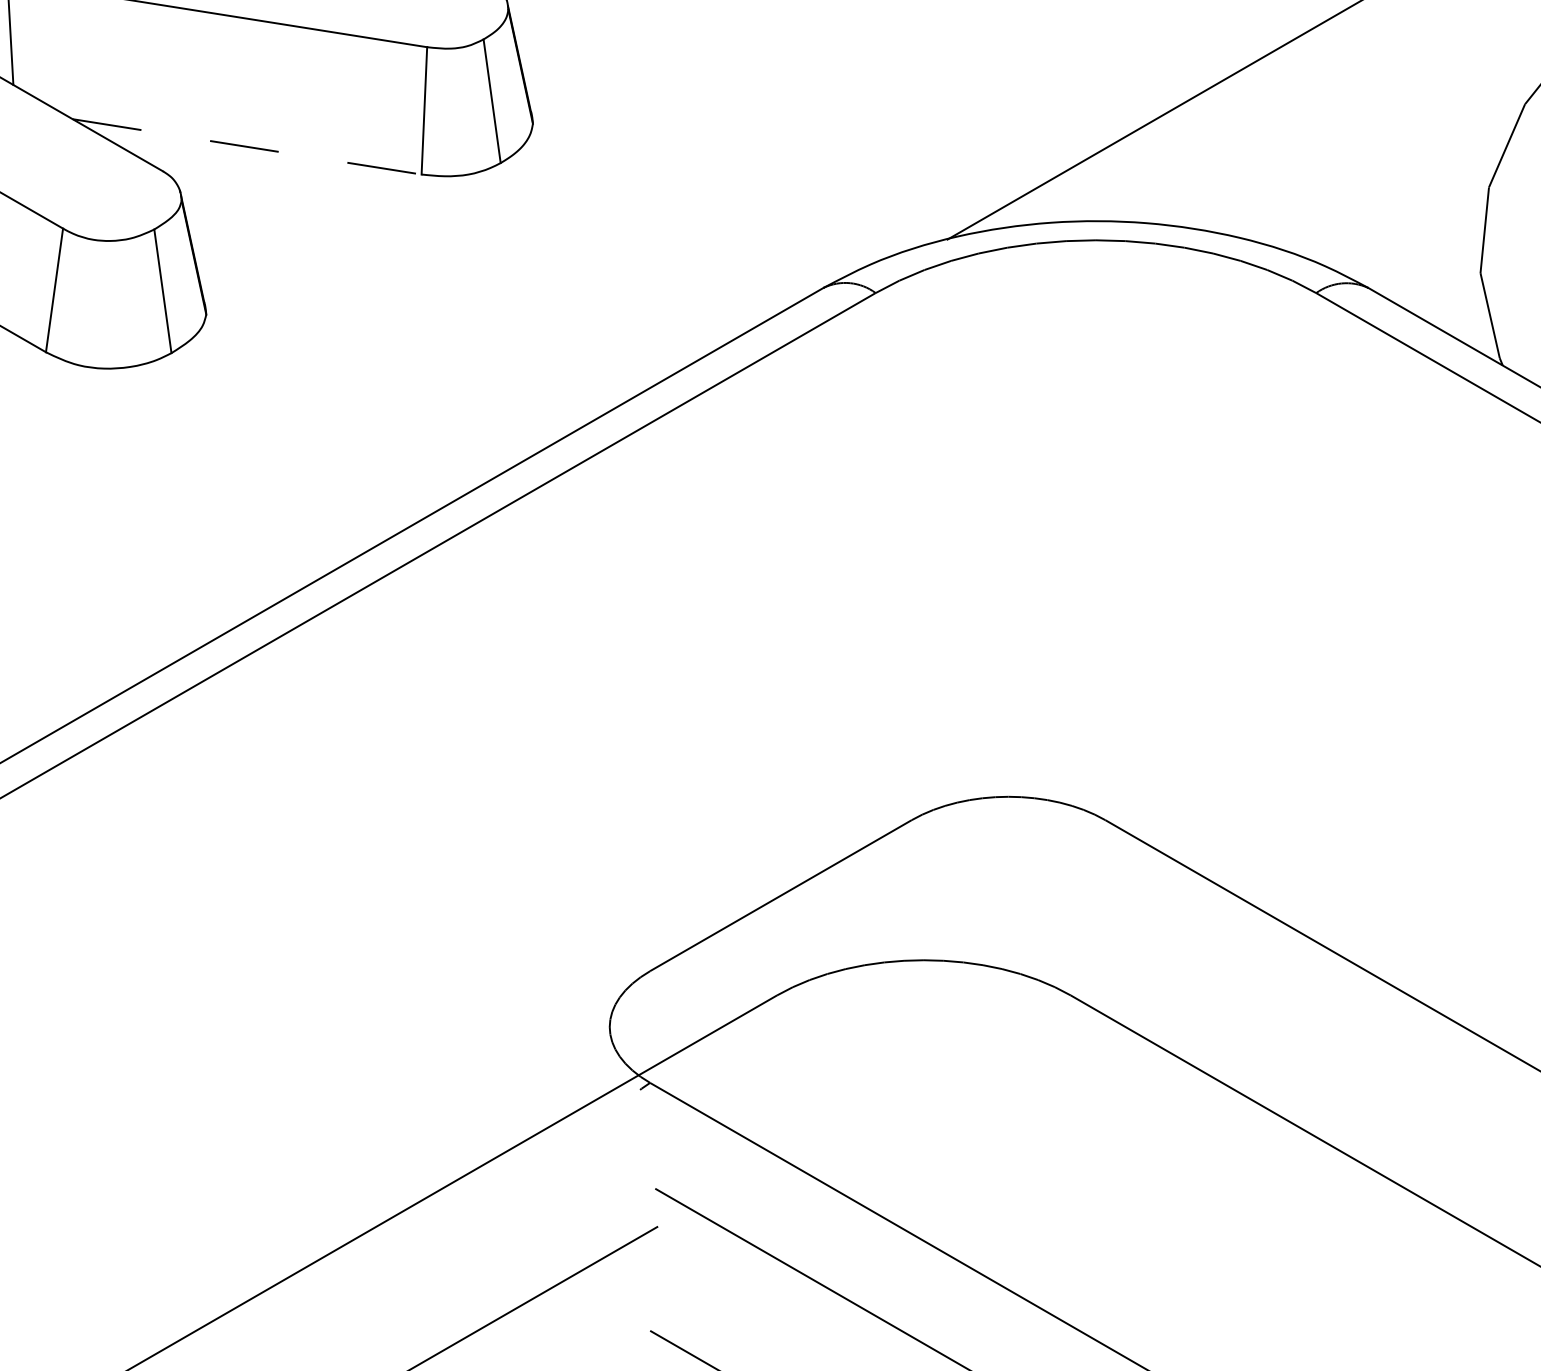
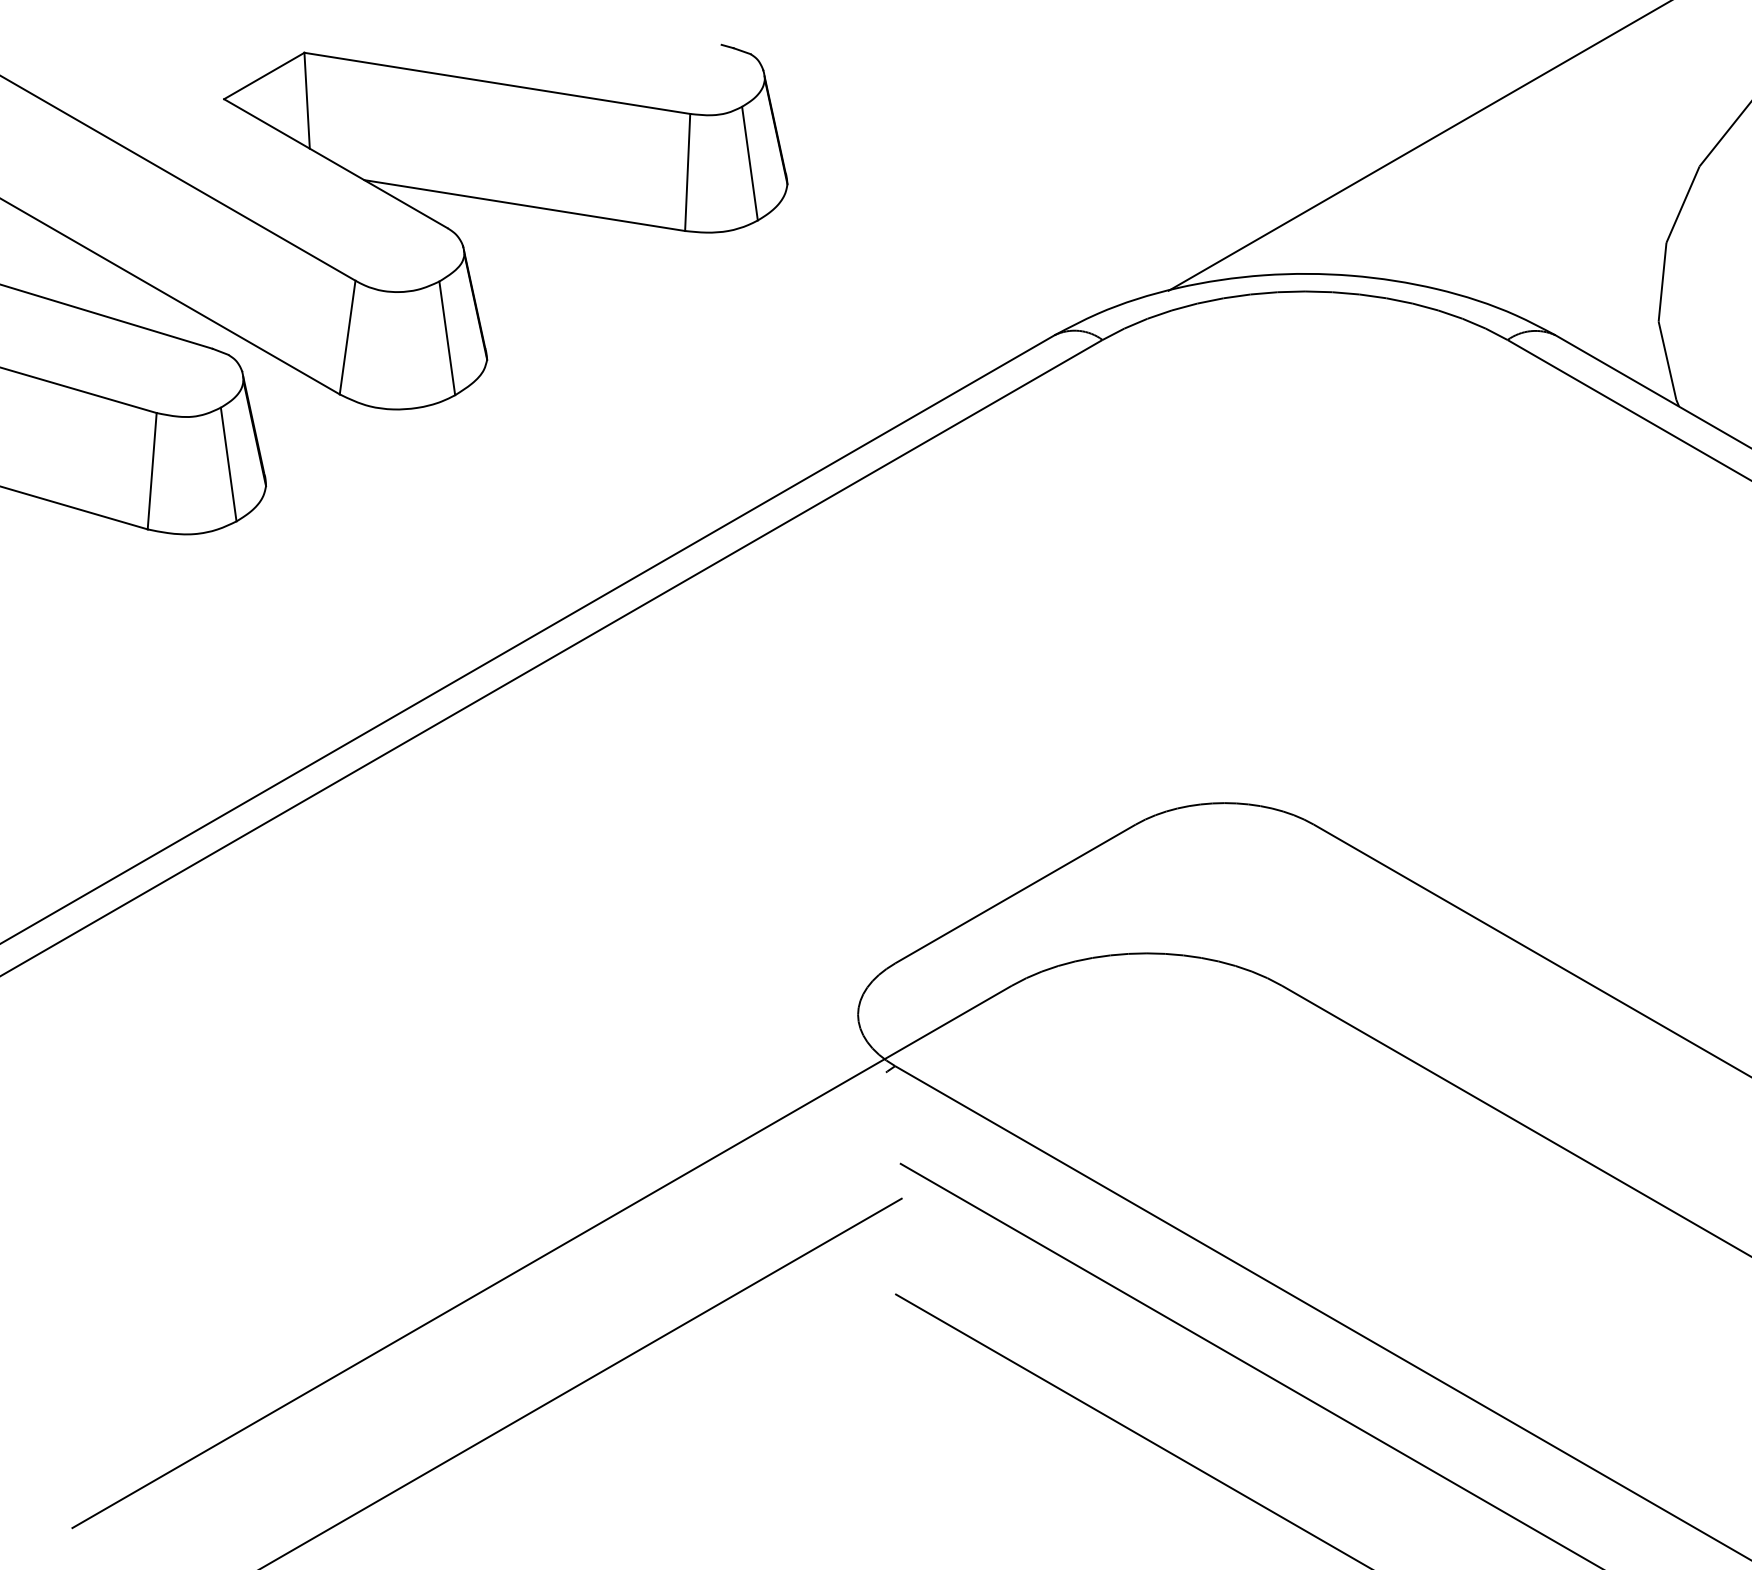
line: (247, 146) -> (525, 205), dashed -> solid

